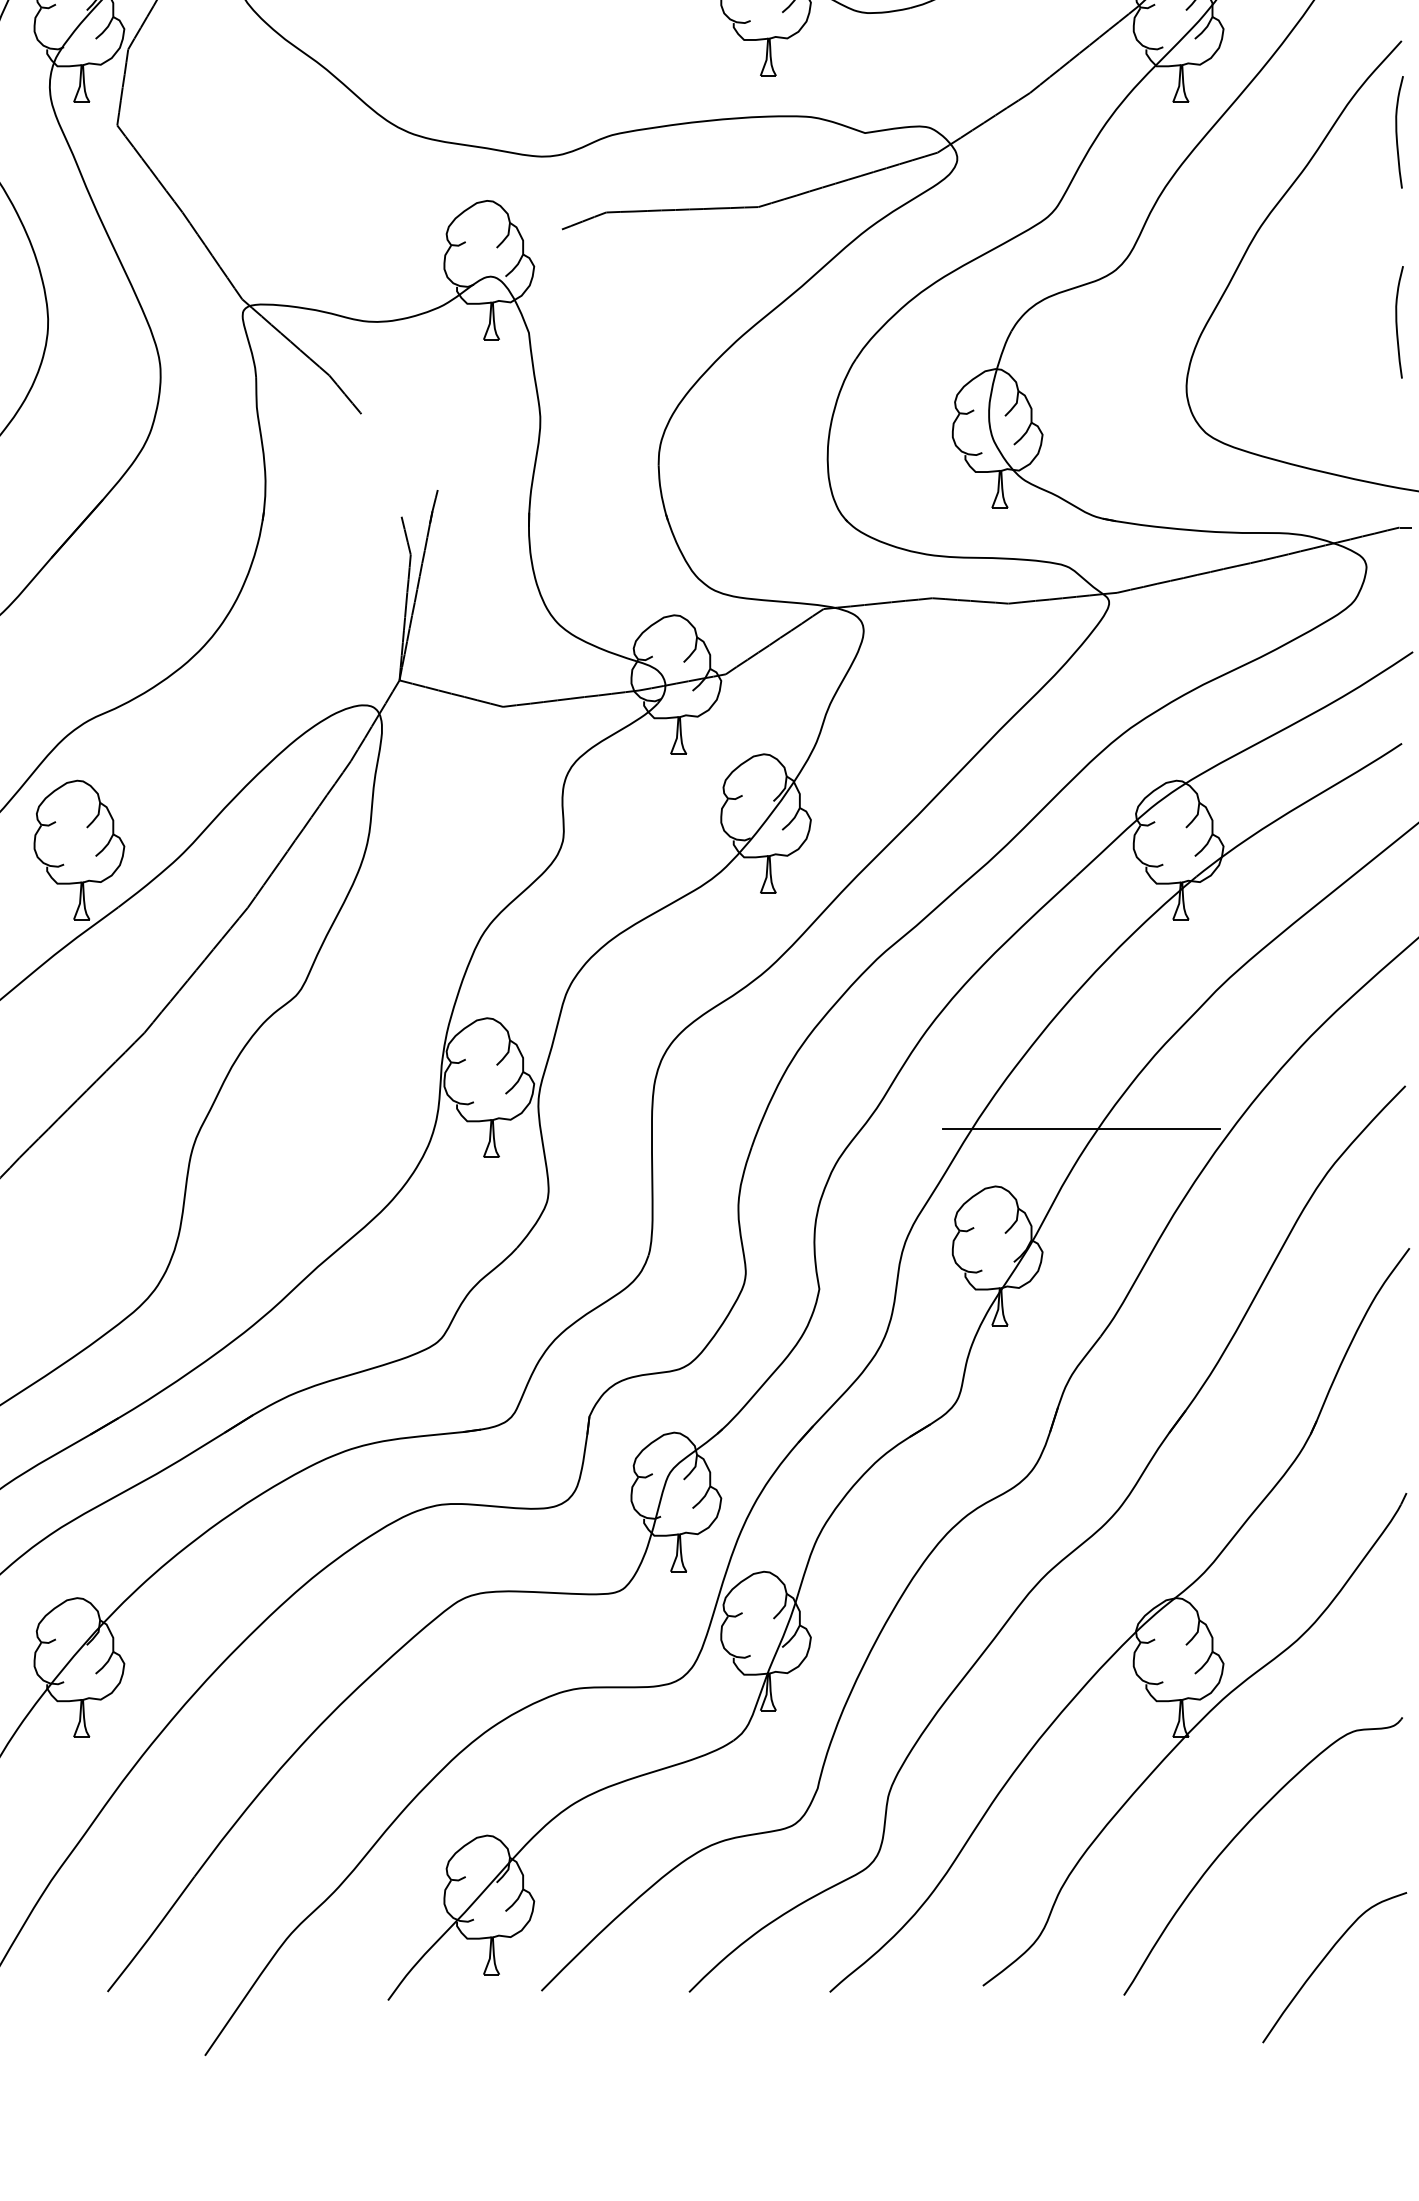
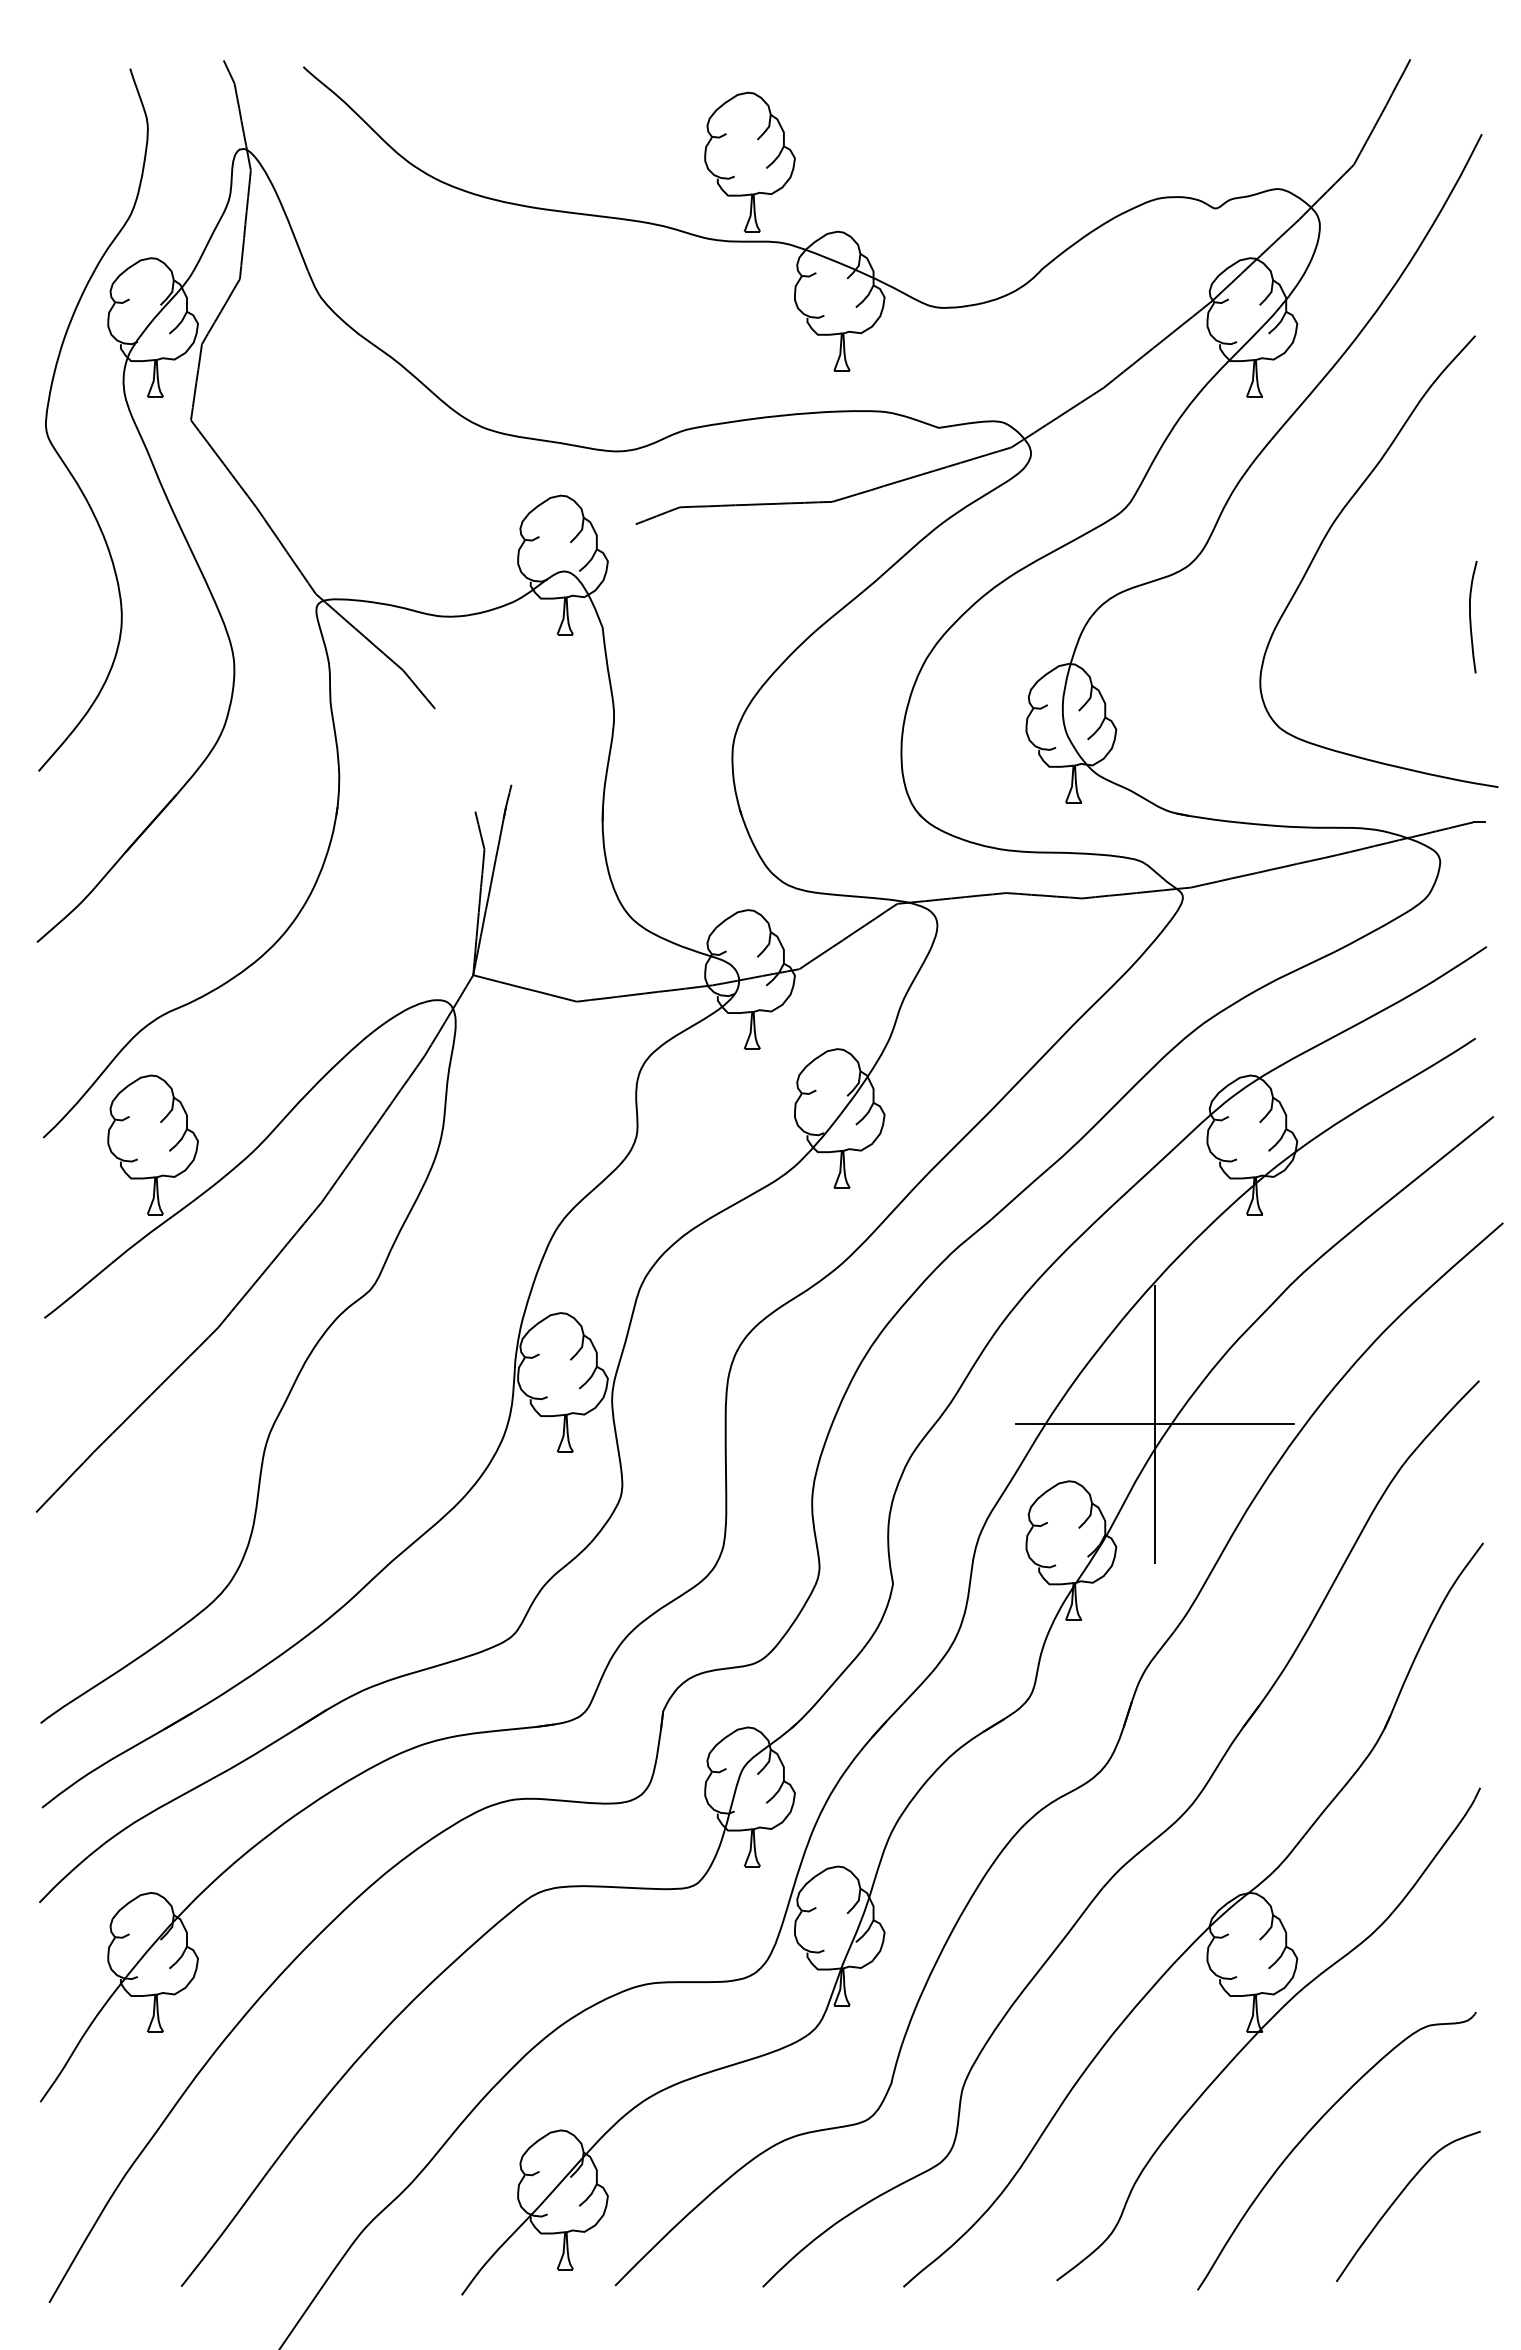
curve: (1397, 133) -> (1471, 428), removed
line: (1080, 1128) -> (1154, 1423), added
curve: (1324, 1959) -> (1398, 2198), moved

